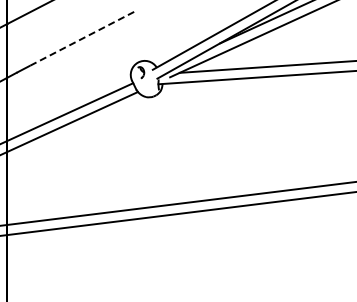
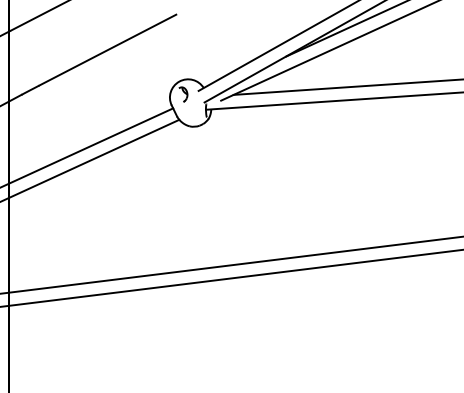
line: (83, 38) -> (108, 50), dashed -> solid

